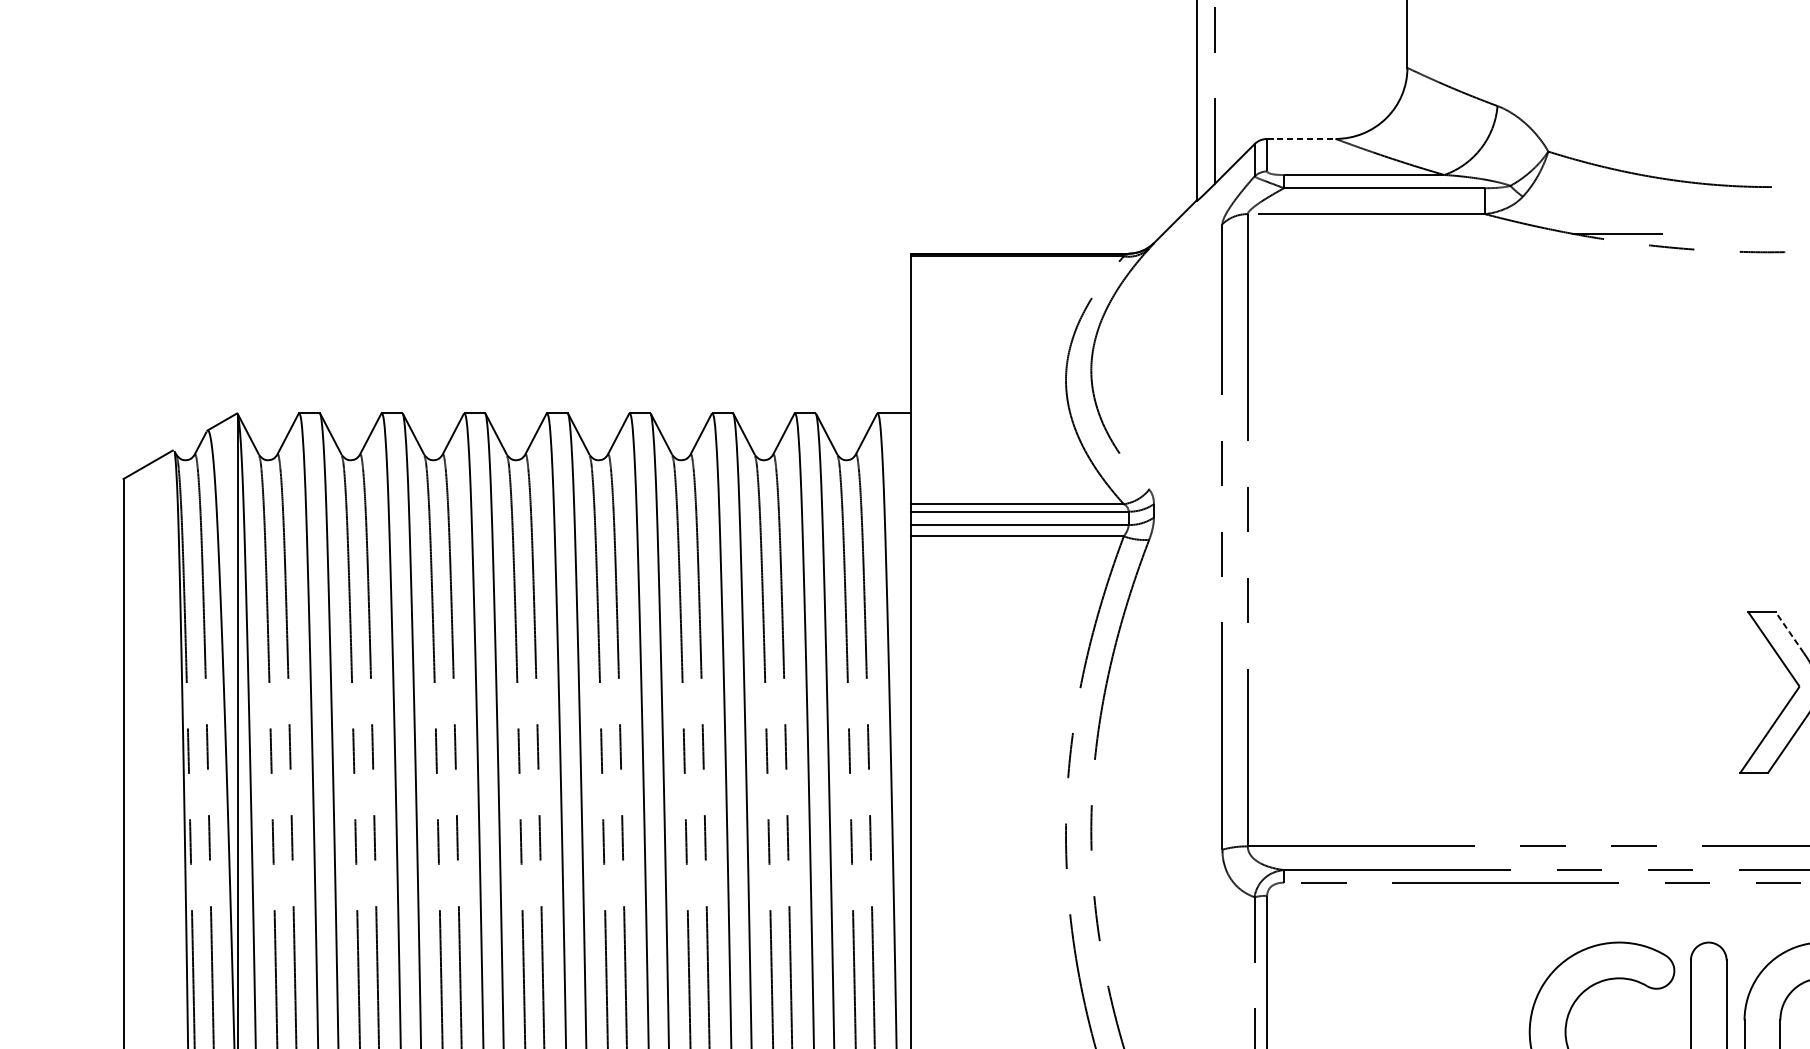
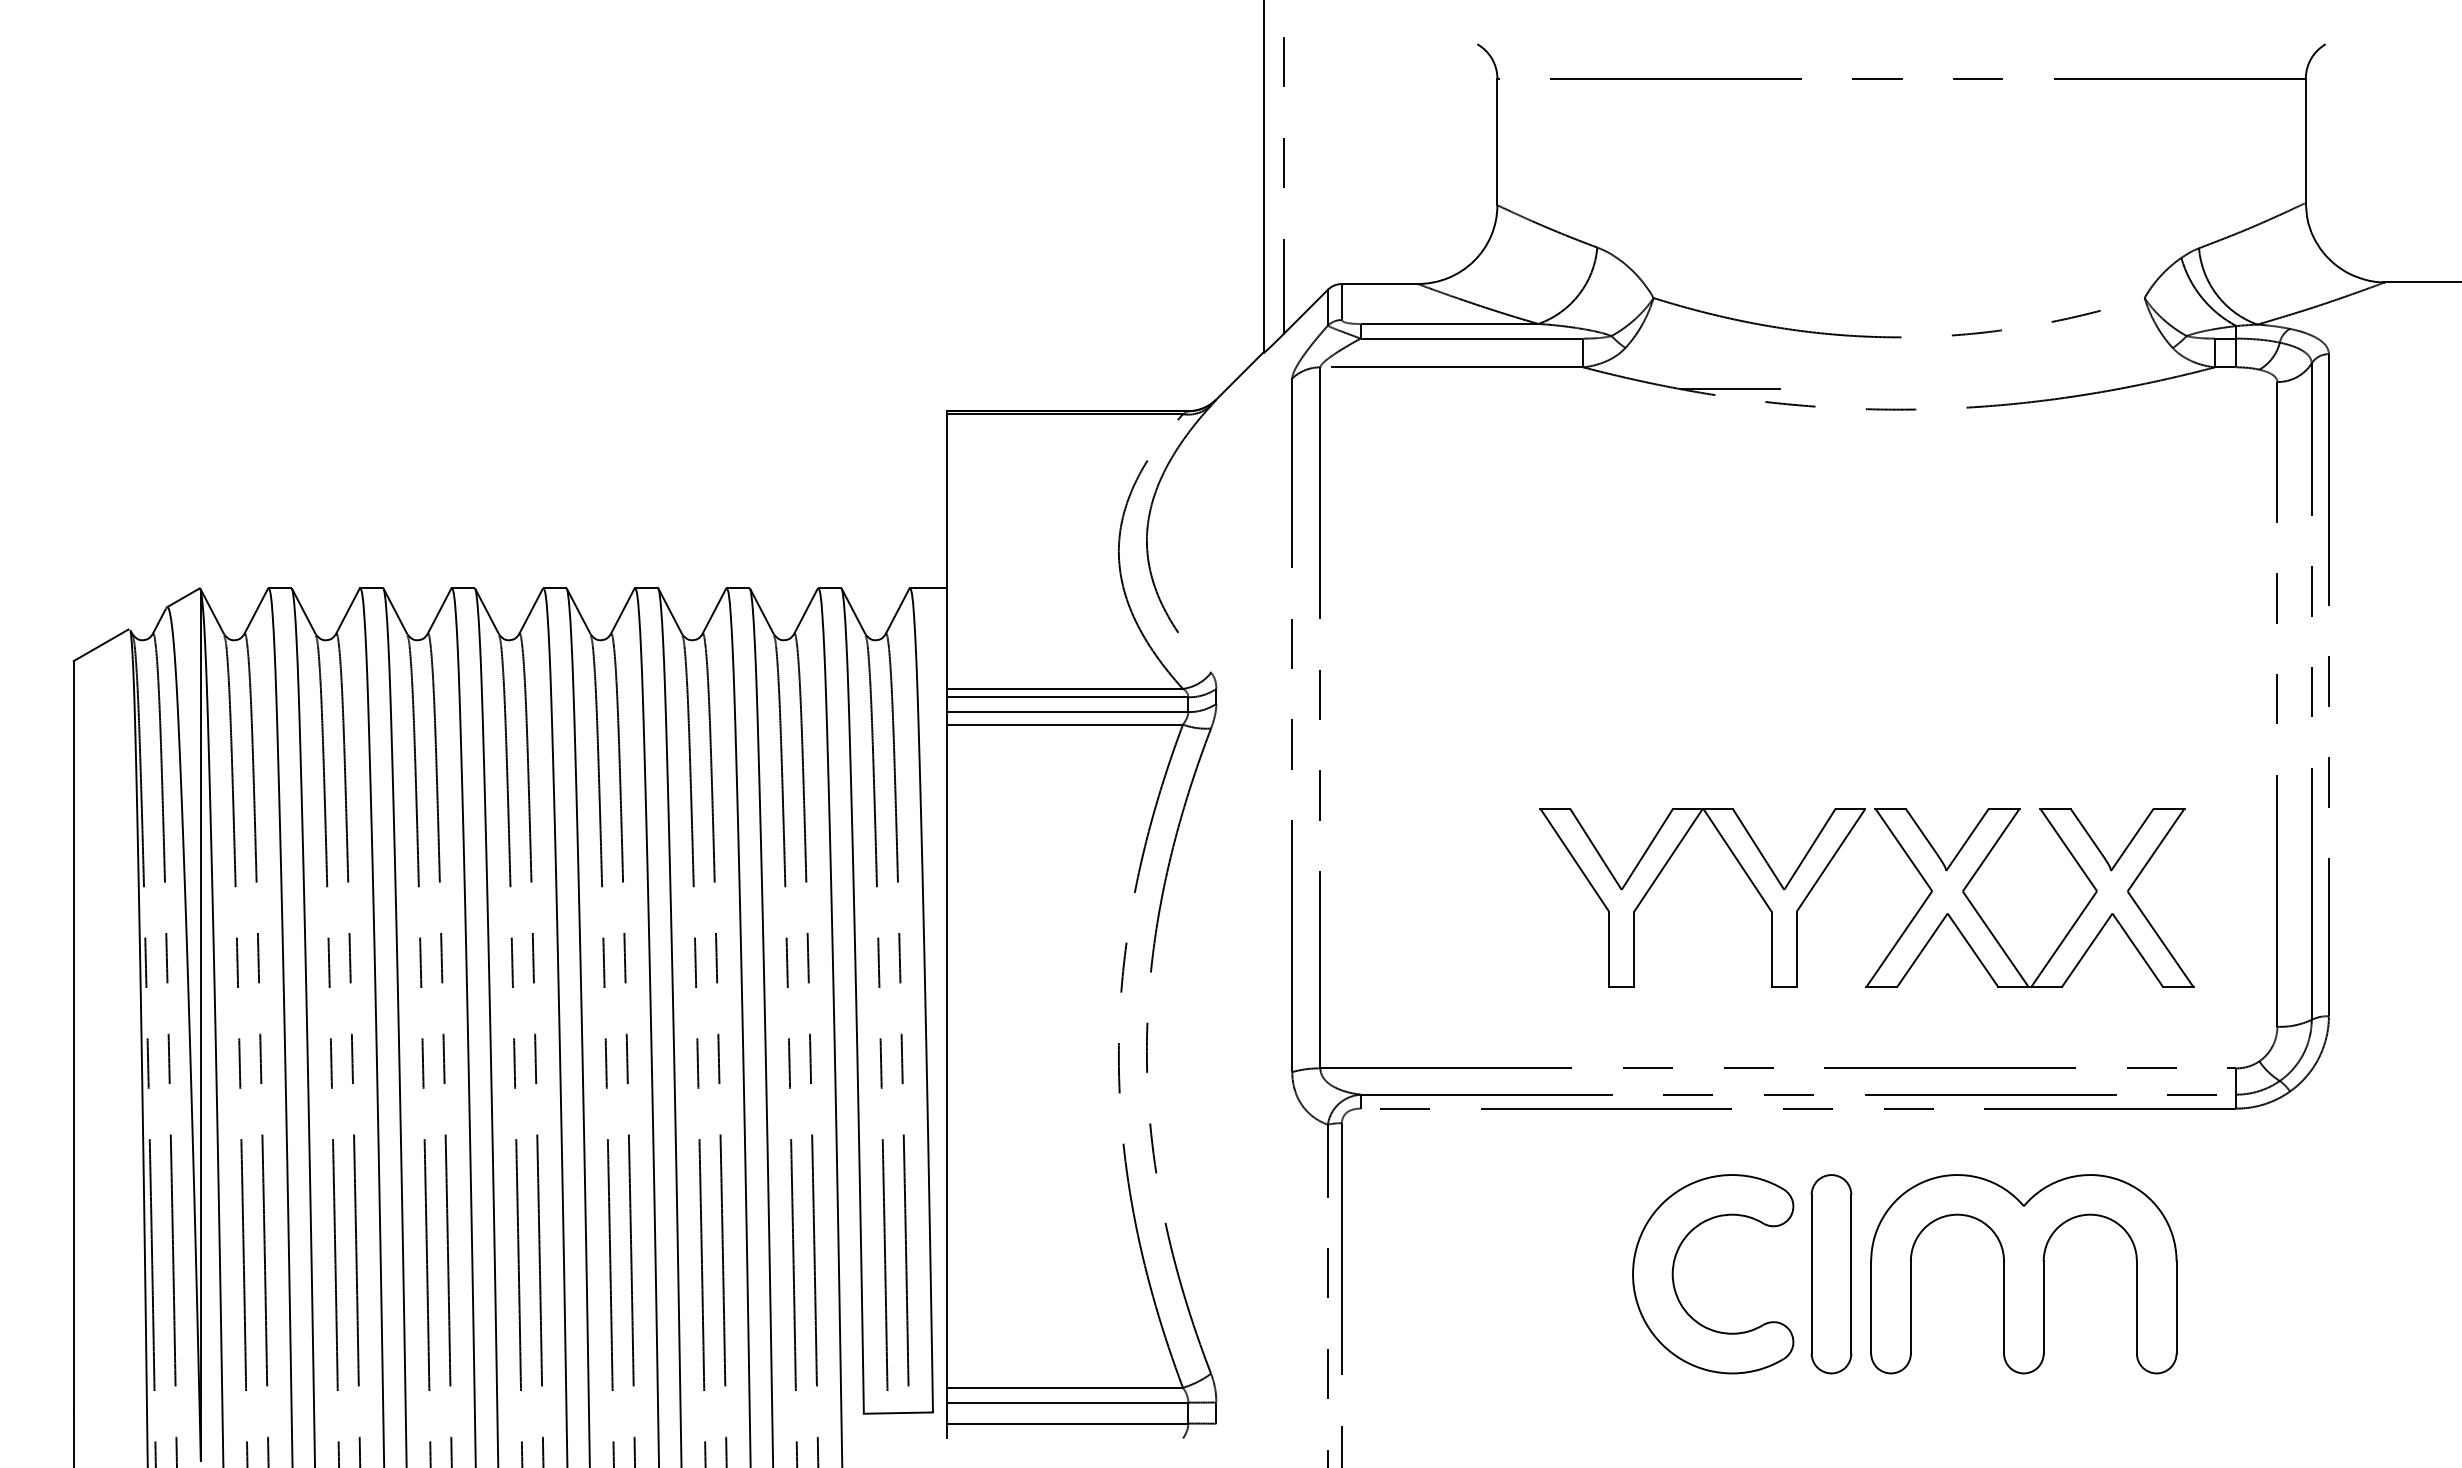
line: (1301, 139) -> (1379, 284), dashed -> solid
line: (1789, 632) -> (1921, 831), dashed -> solid
part: (1556, 668) -> (1662, 871), added

